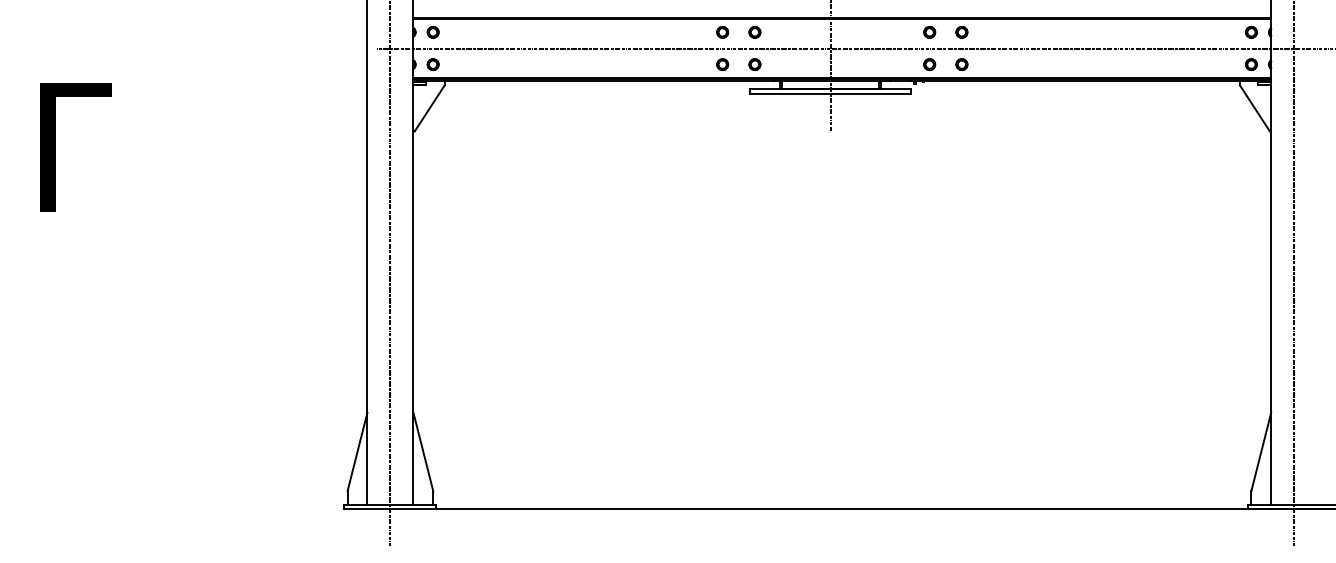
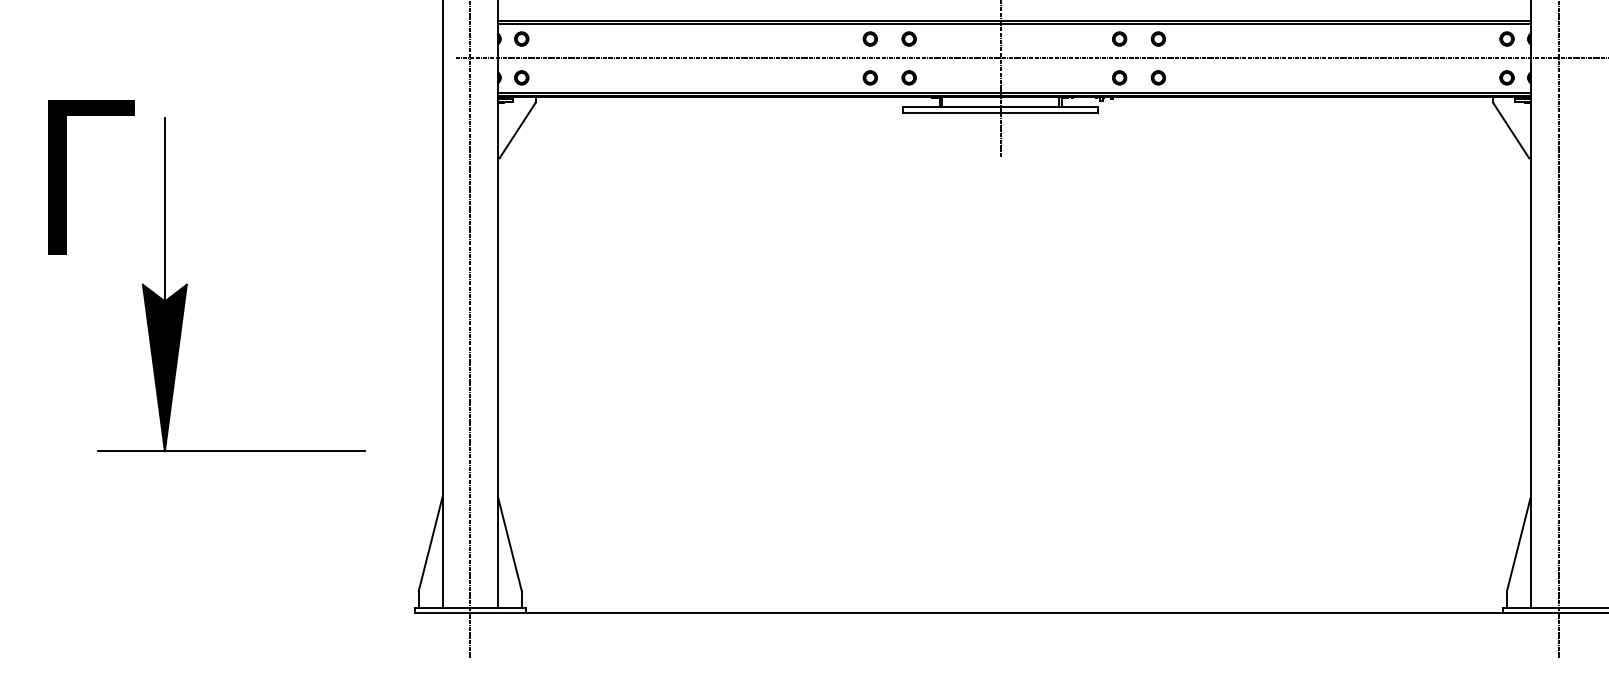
part: (155, 236) -> (187, 284), added

